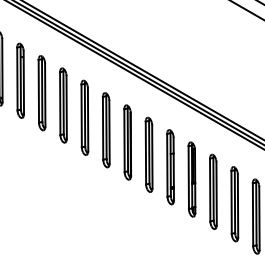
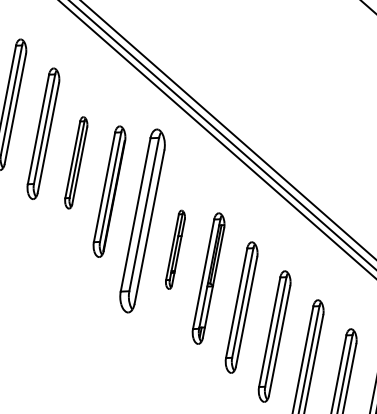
part: (105, 130) -> (74, 162), size x0.7
part: (148, 154) -> (141, 219), size x1.4
part: (170, 167) -> (175, 250), size x0.6

